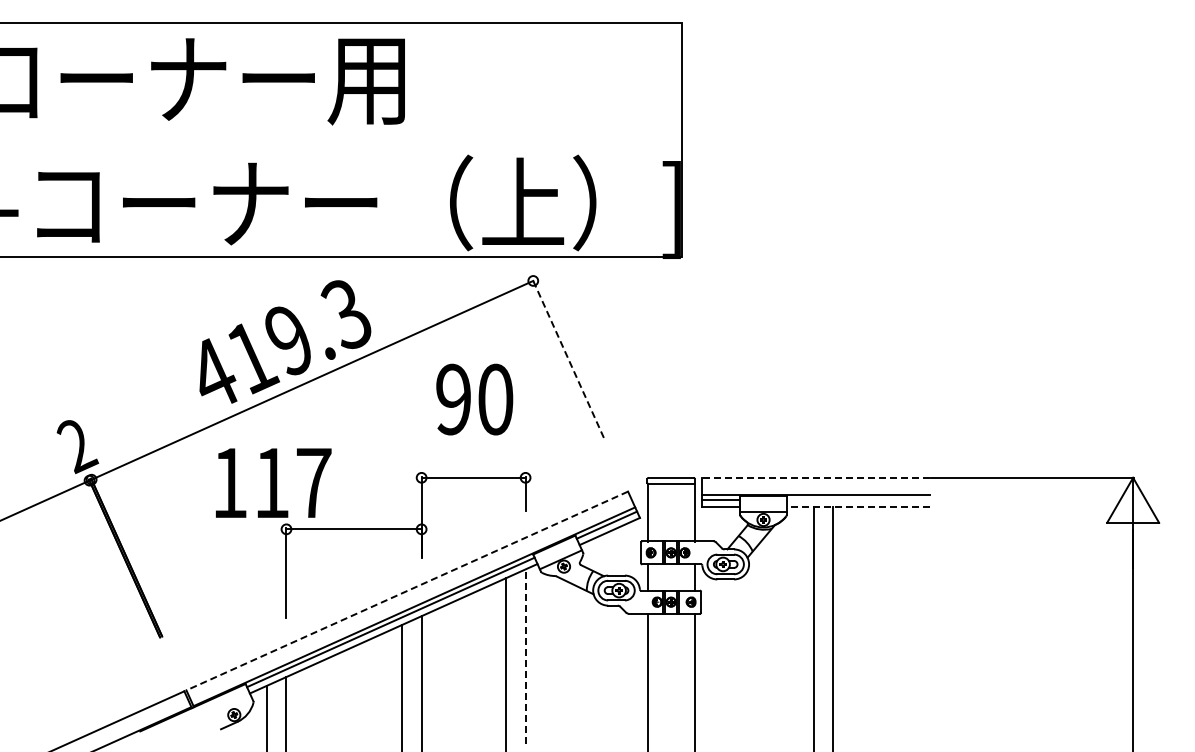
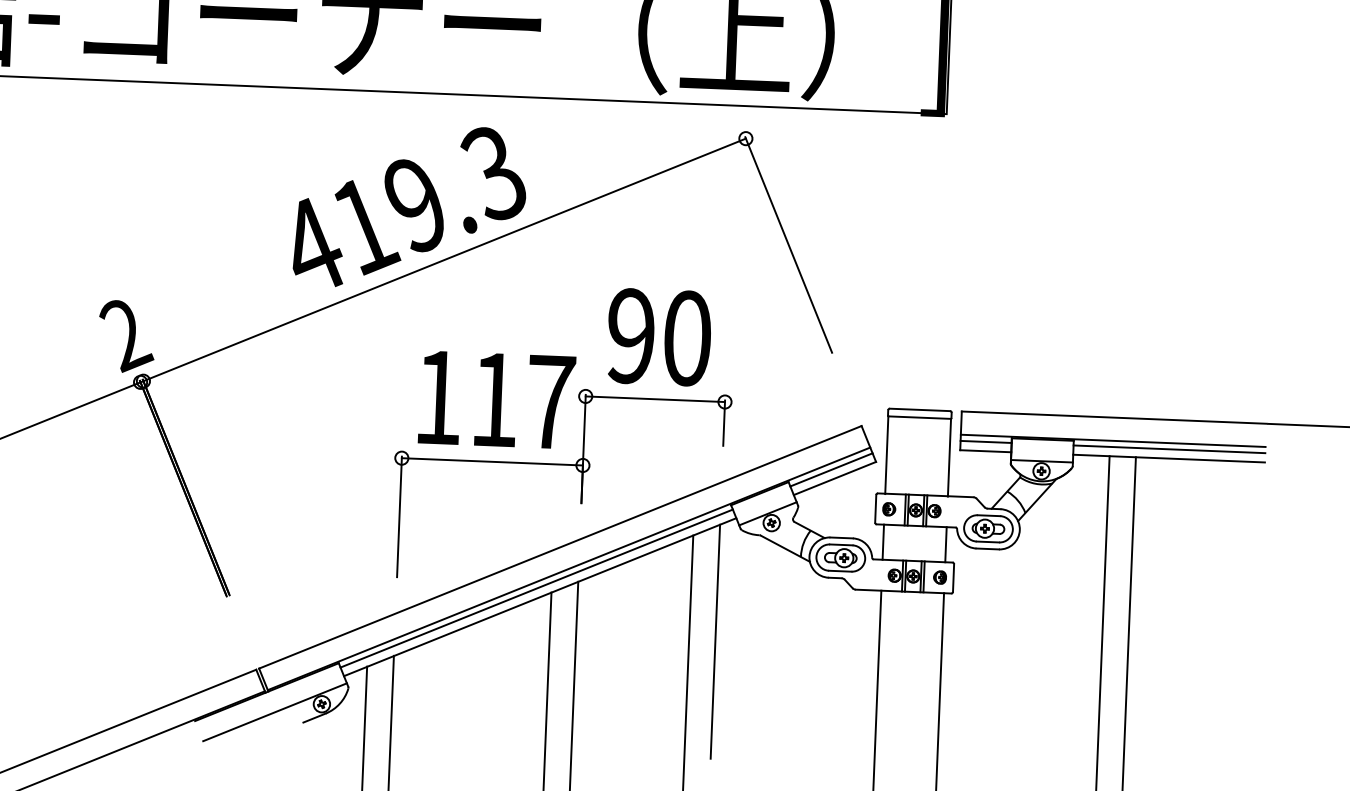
line: (568, 358) -> (788, 244), dashed -> solid
text: (474, 399) -> (659, 337), moved
line: (816, 477) -> (1114, 417), dashed -> solid
text: (273, 482) -> (496, 399), moved
line: (857, 499) -> (1168, 448), added
line: (858, 506) -> (1169, 458), dashed -> solid
line: (406, 591) -> (559, 547), dashed -> solid
line: (525, 656) -> (715, 641), dashed -> solid
line: (199, 722) -> (274, 712), added

